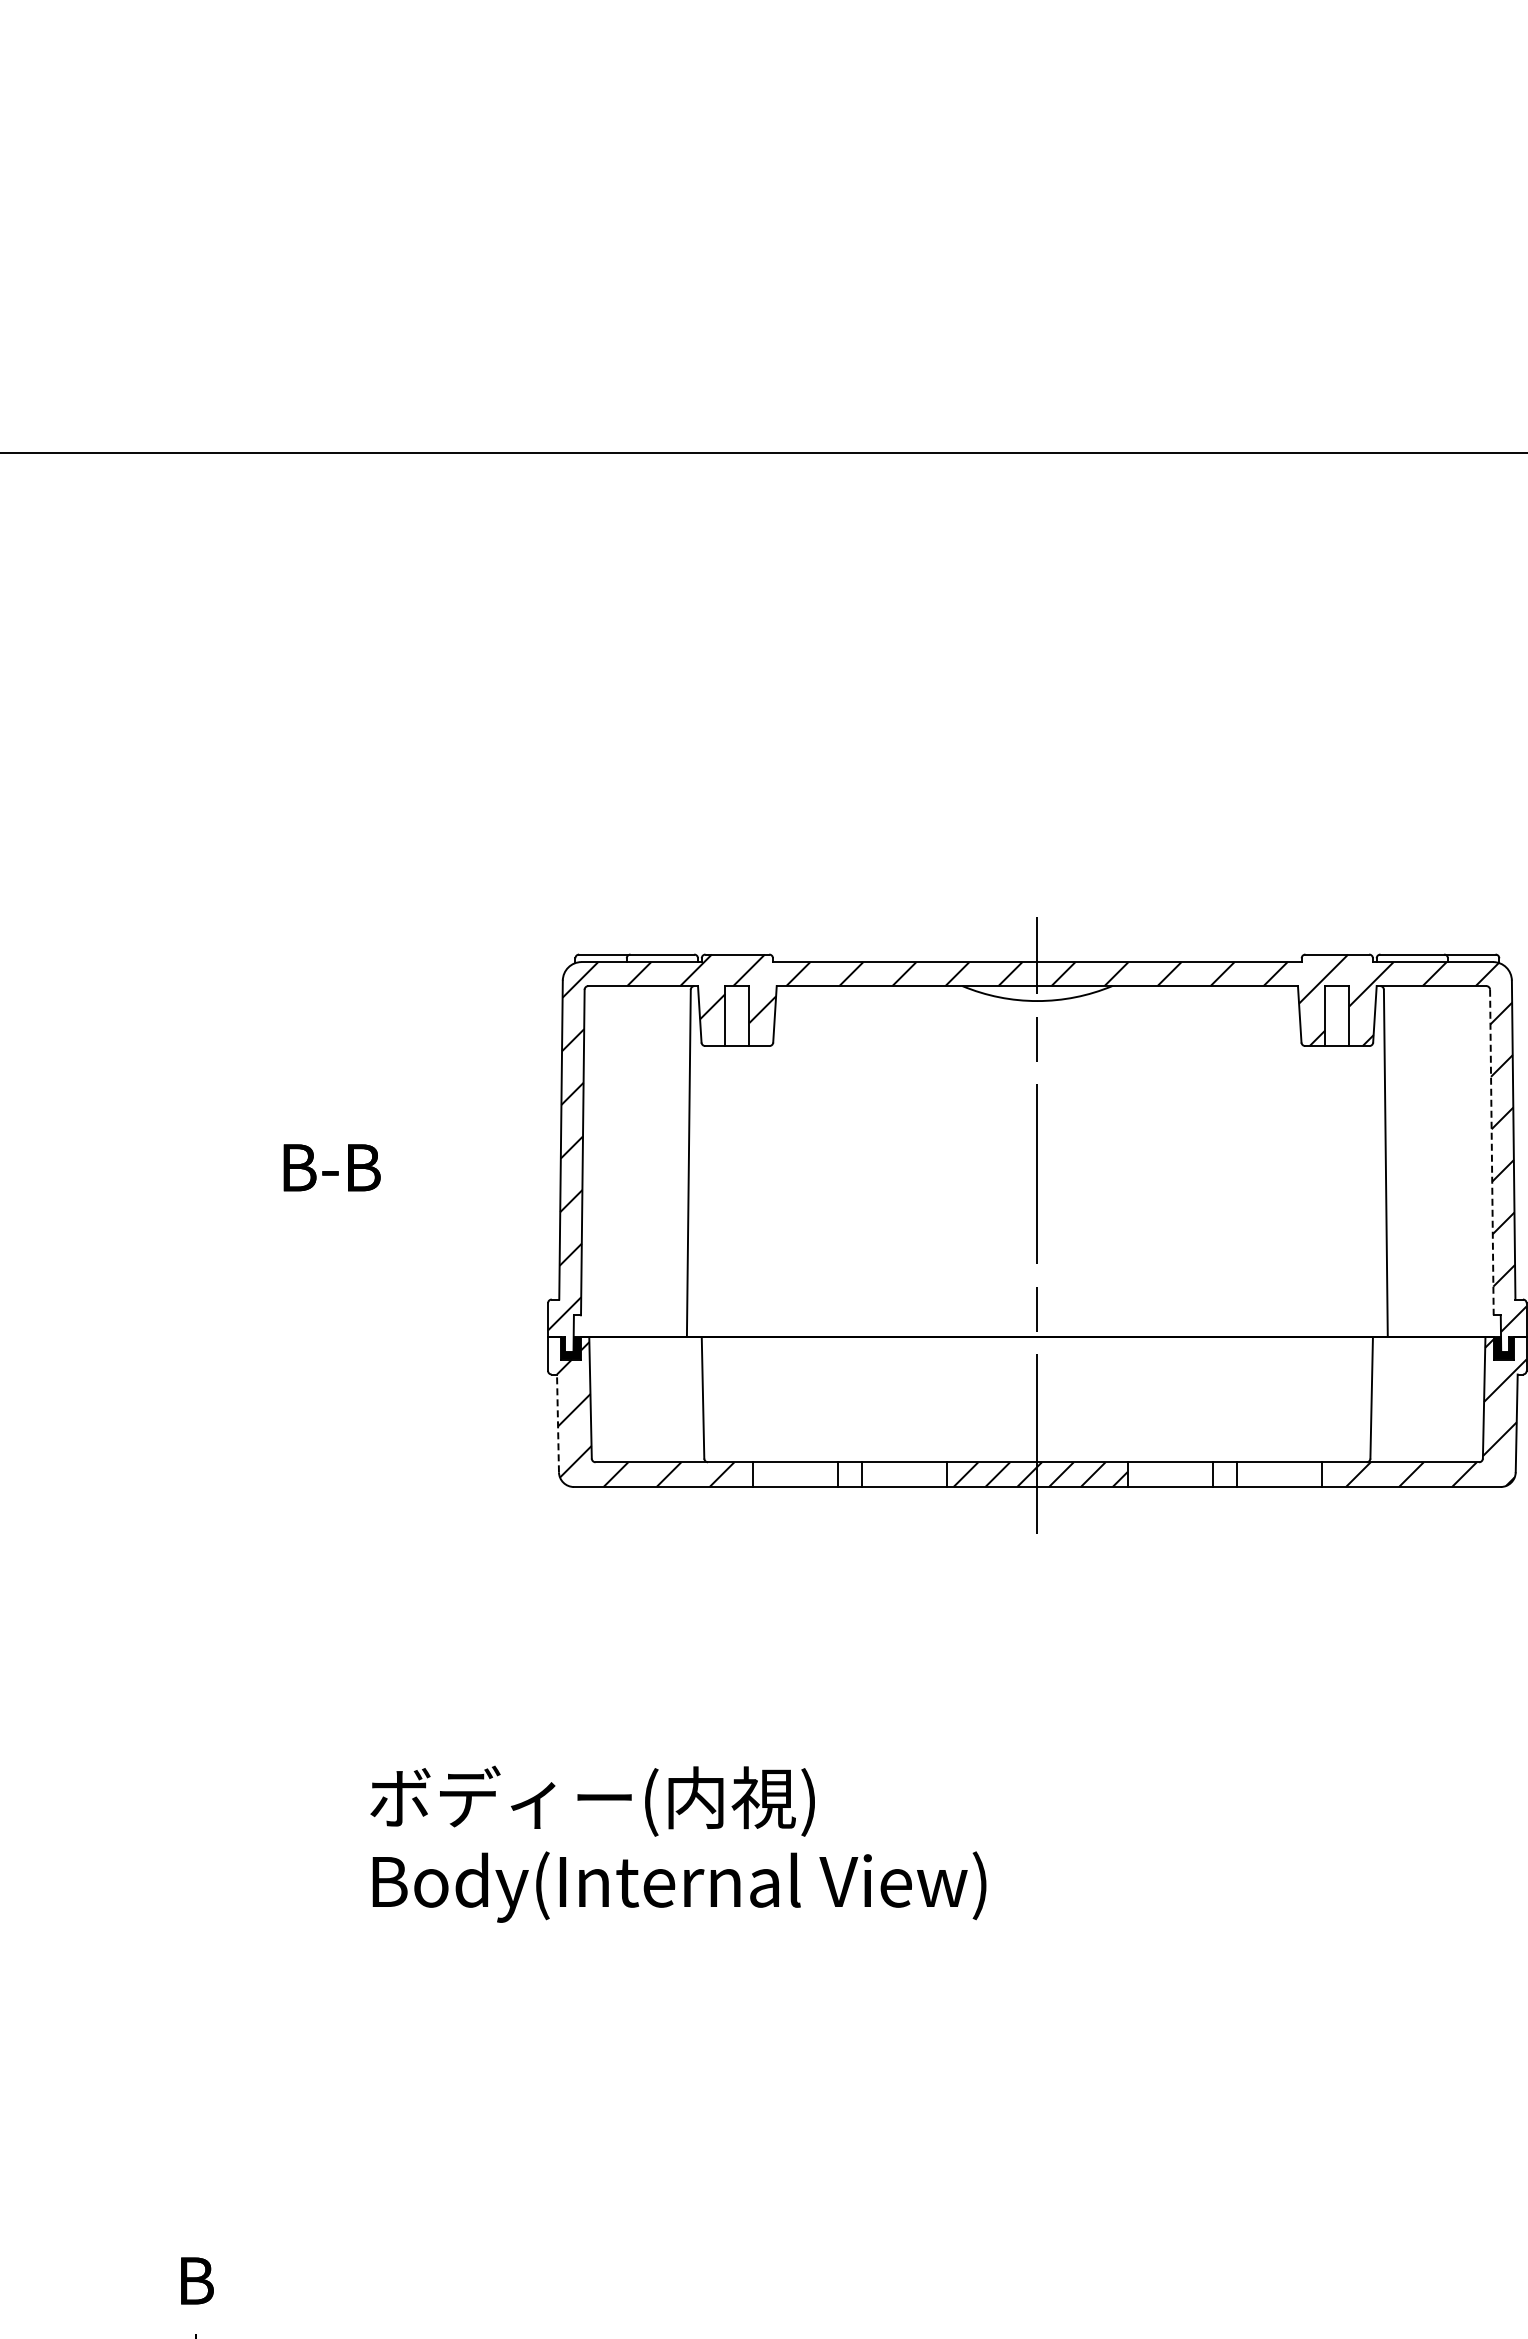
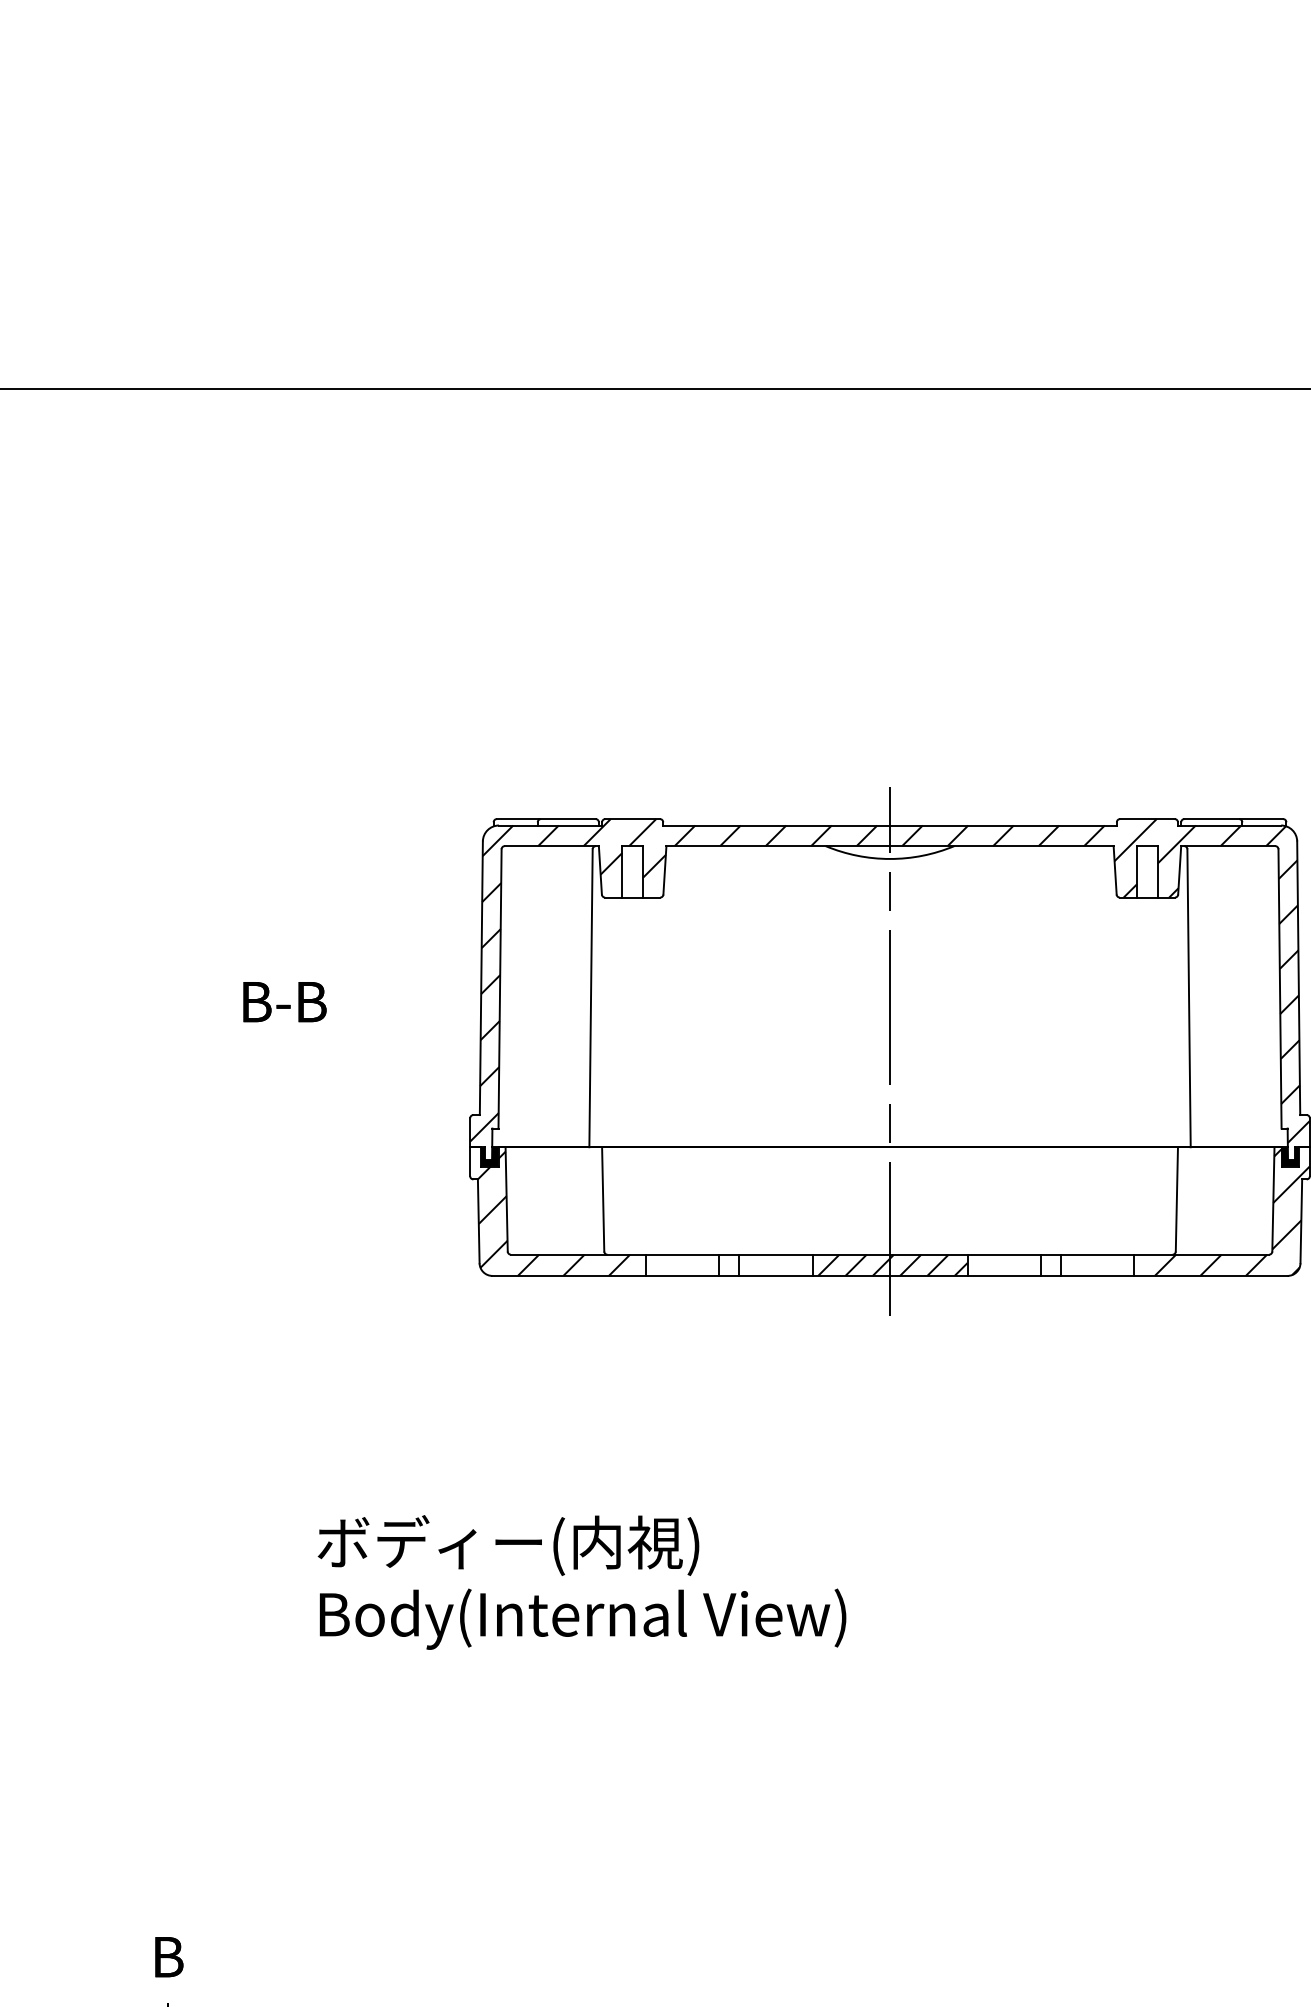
line: (1491, 1152) -> (1279, 988), dashed -> solid
line: (558, 1423) -> (479, 1221), dashed -> solid

